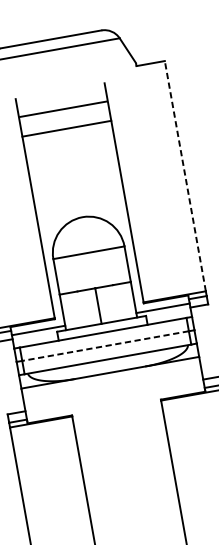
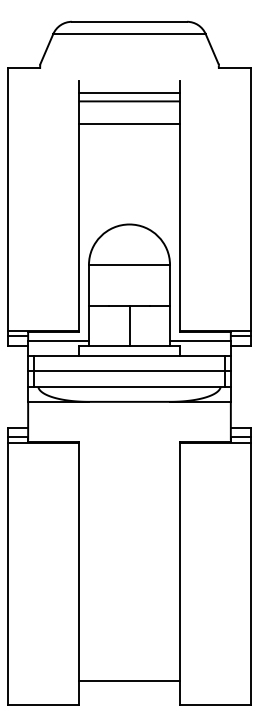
line: (62, 101) -> (129, 92), added
line: (185, 175) -> (251, 198), dashed -> solid
line: (105, 346) -> (129, 371), dashed -> solid

